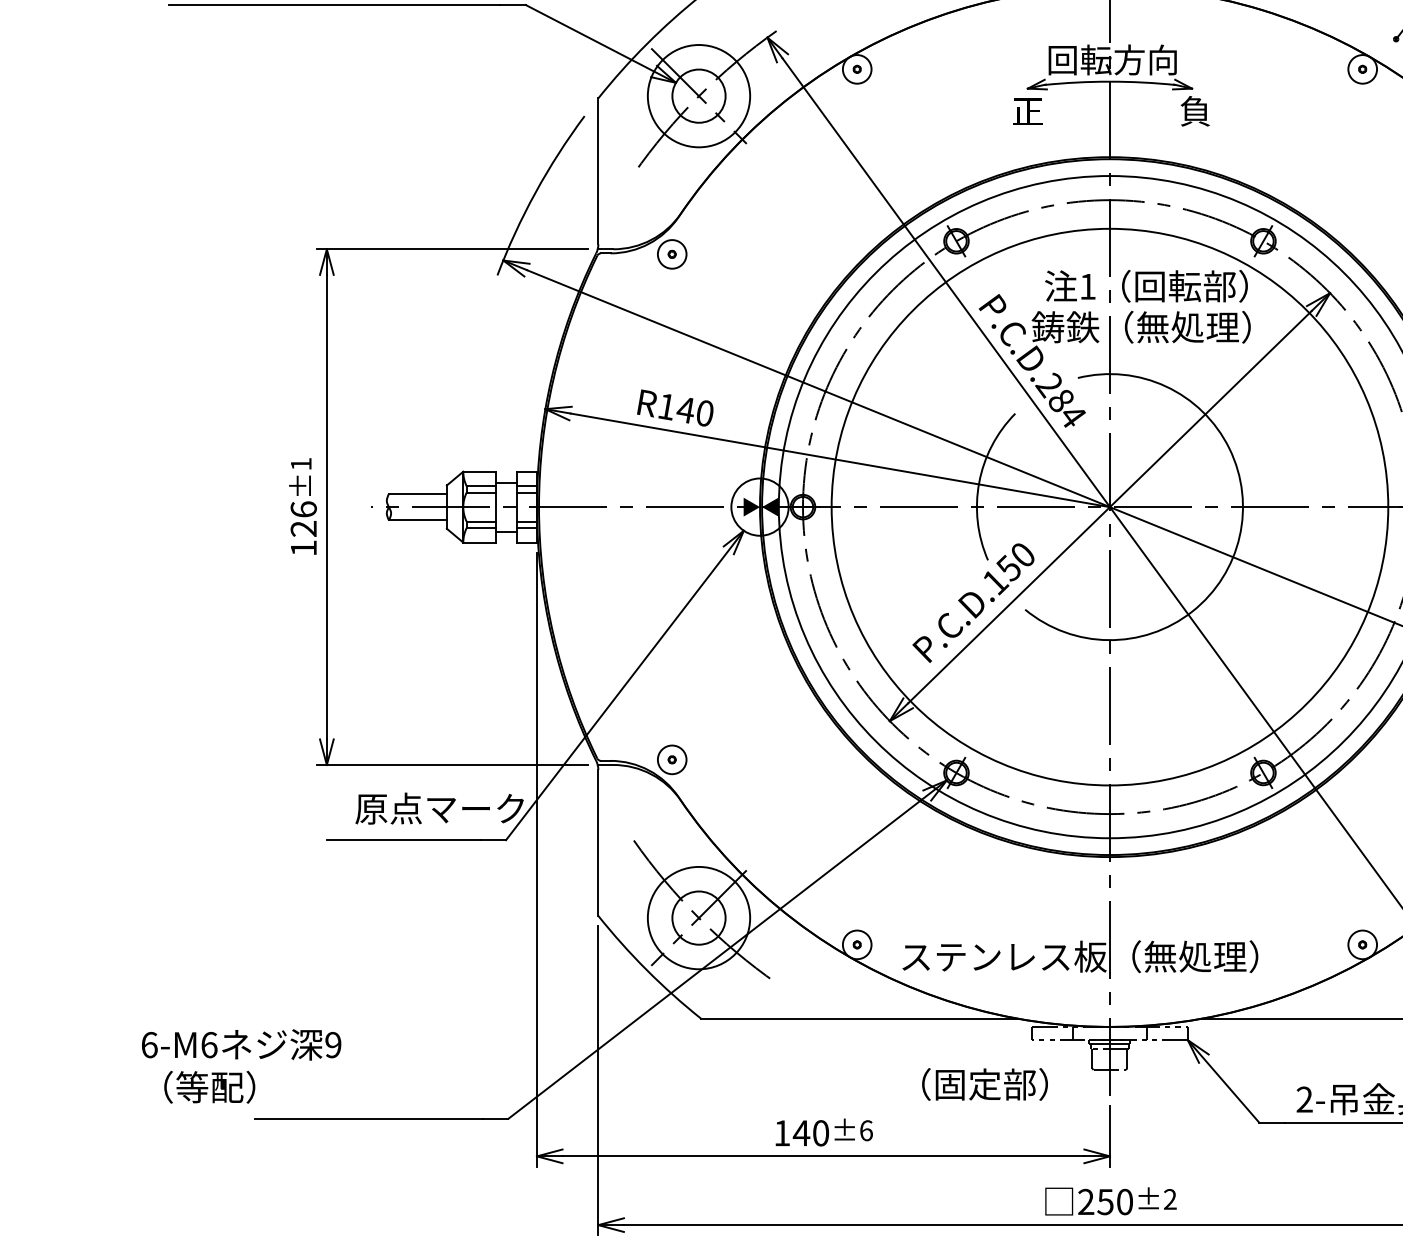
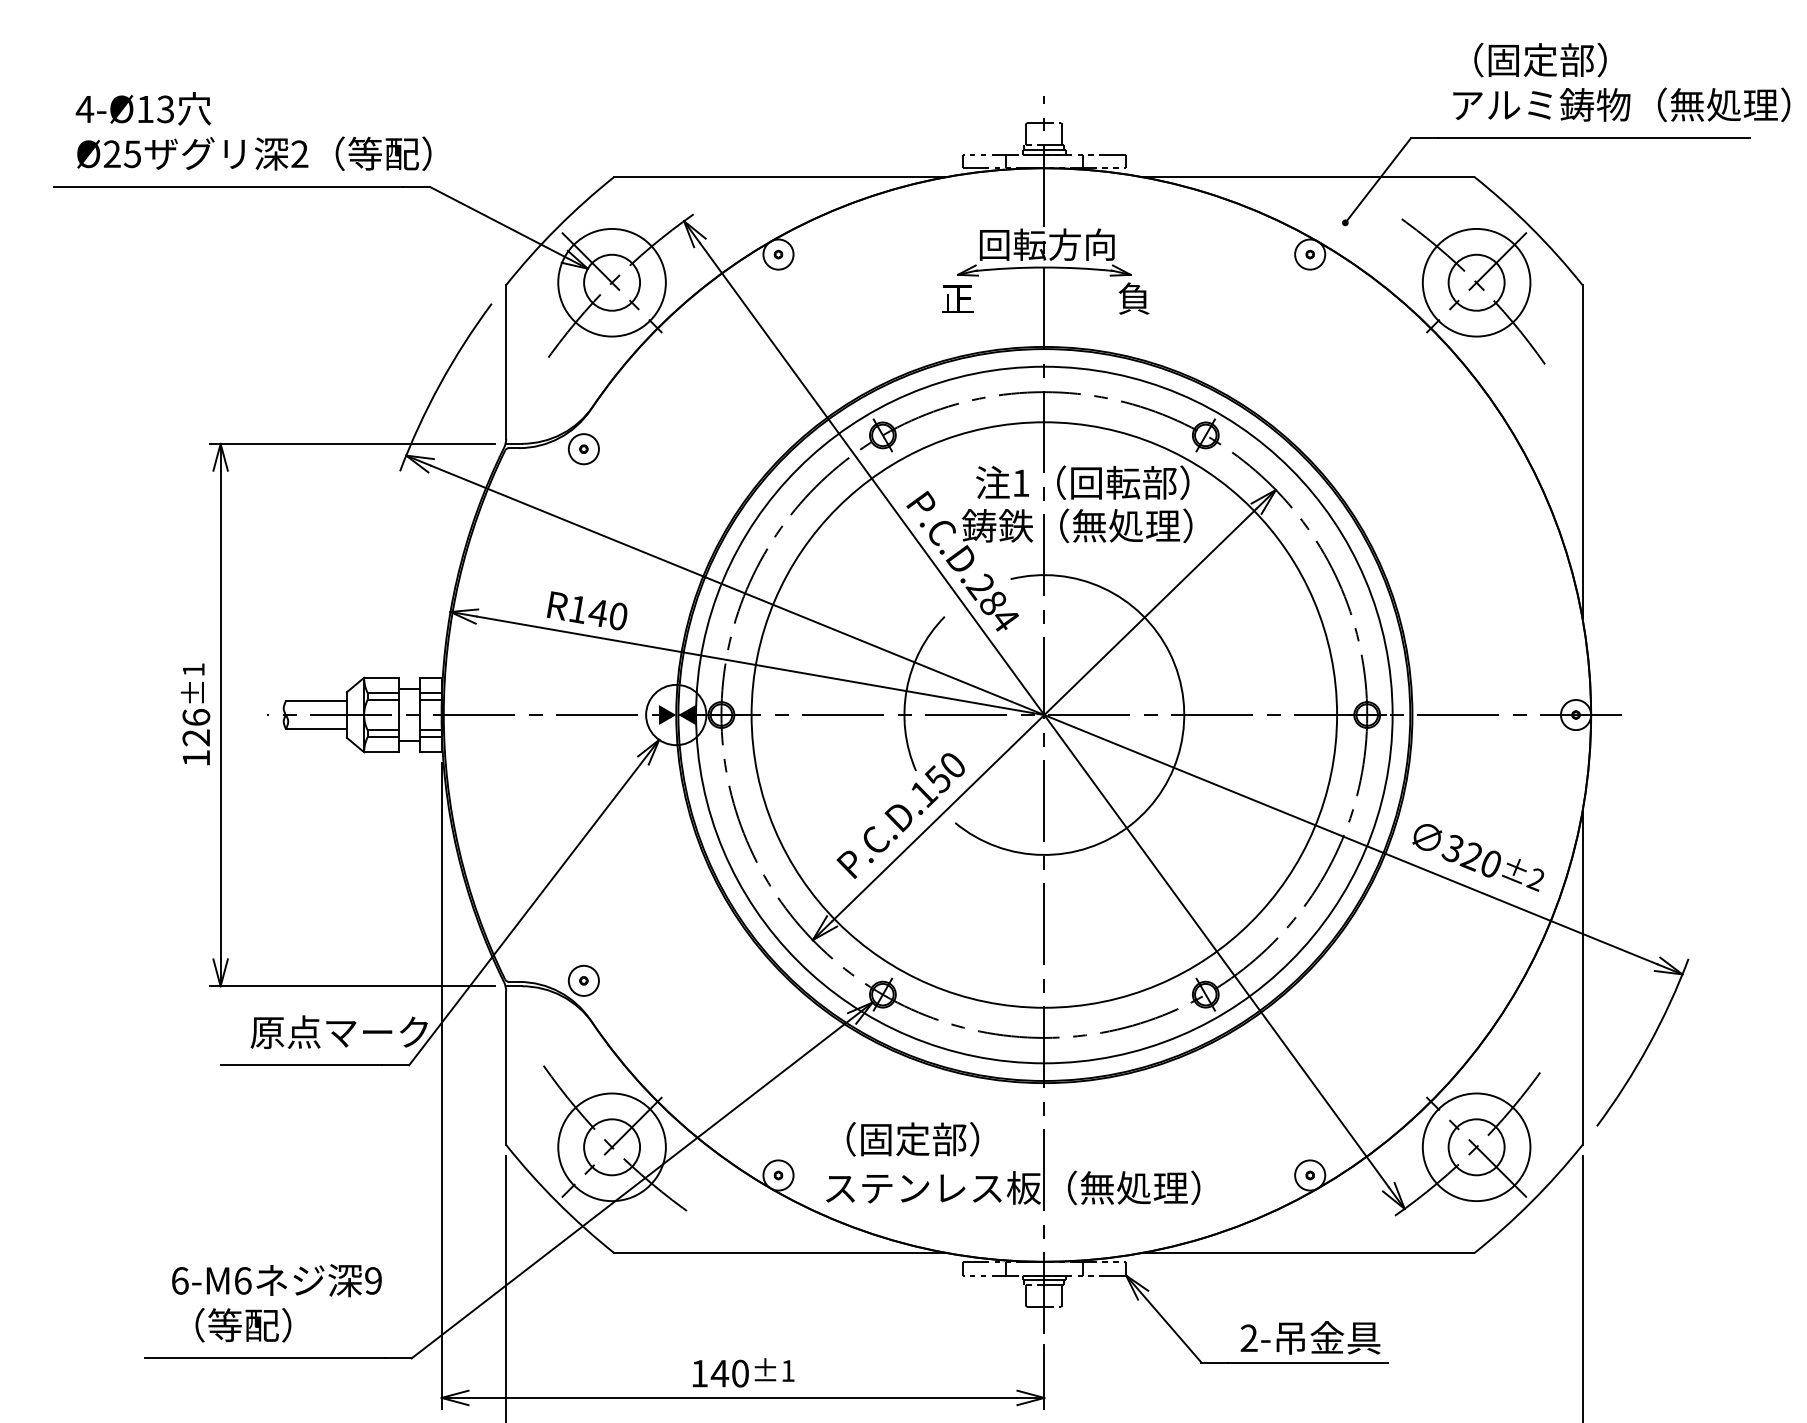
text: (241, 1066) -> (276, 1303), moved
text: (984, 1084) -> (912, 1139), moved
text: (866, 1130) -> (788, 1370), ±6 -> ±1

